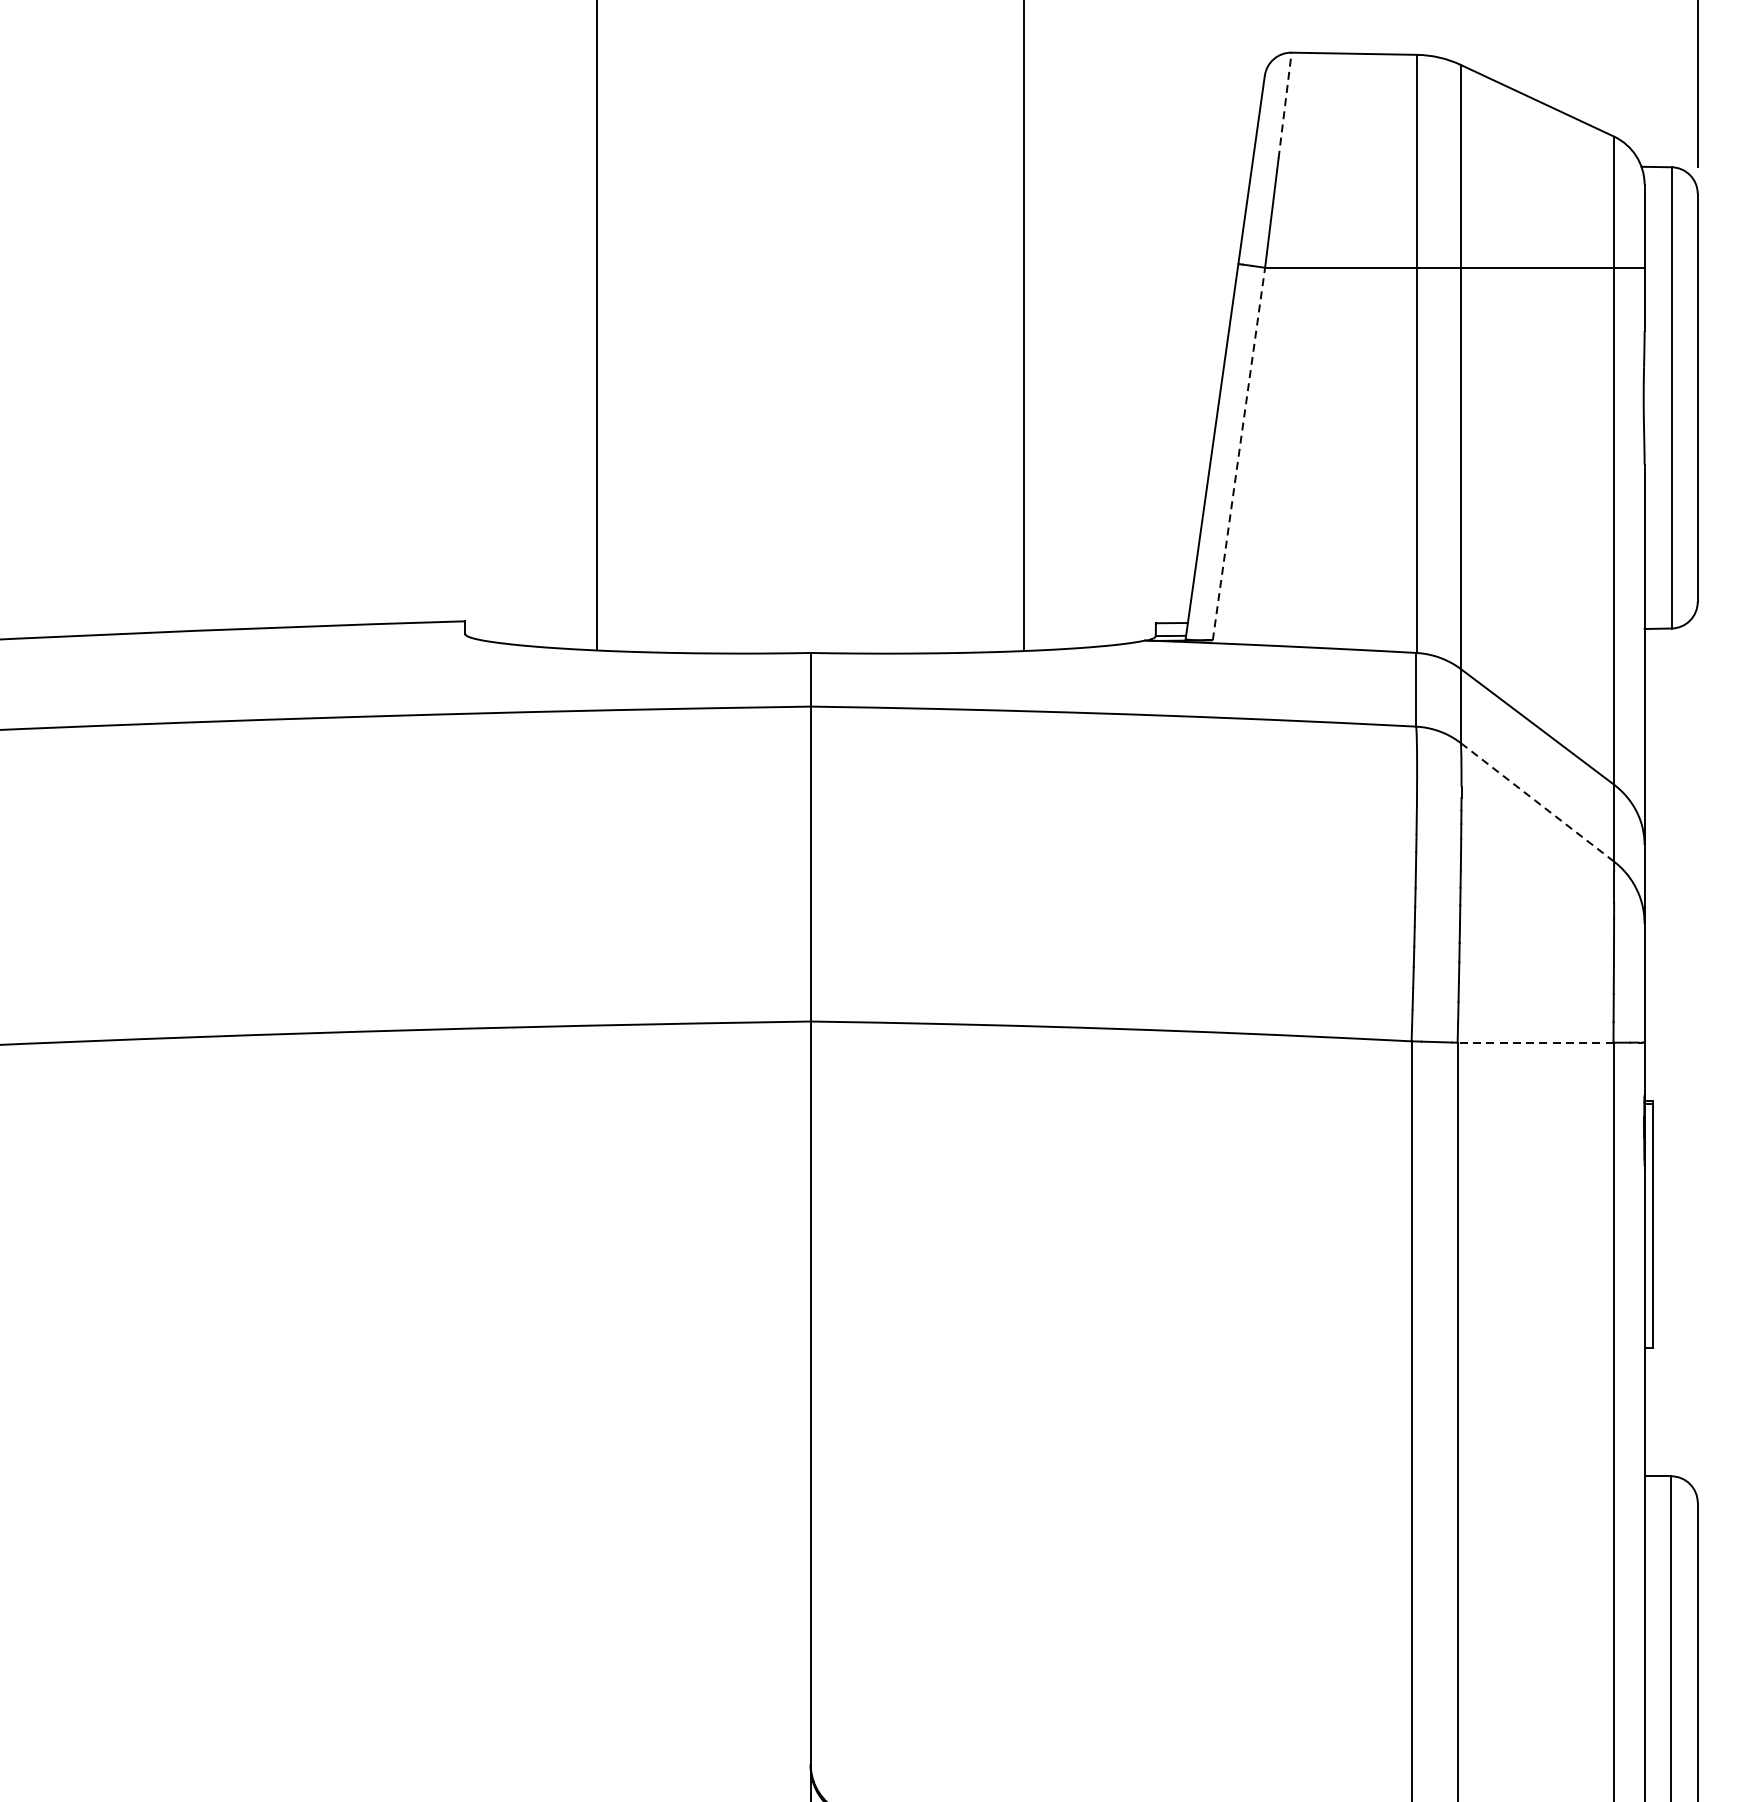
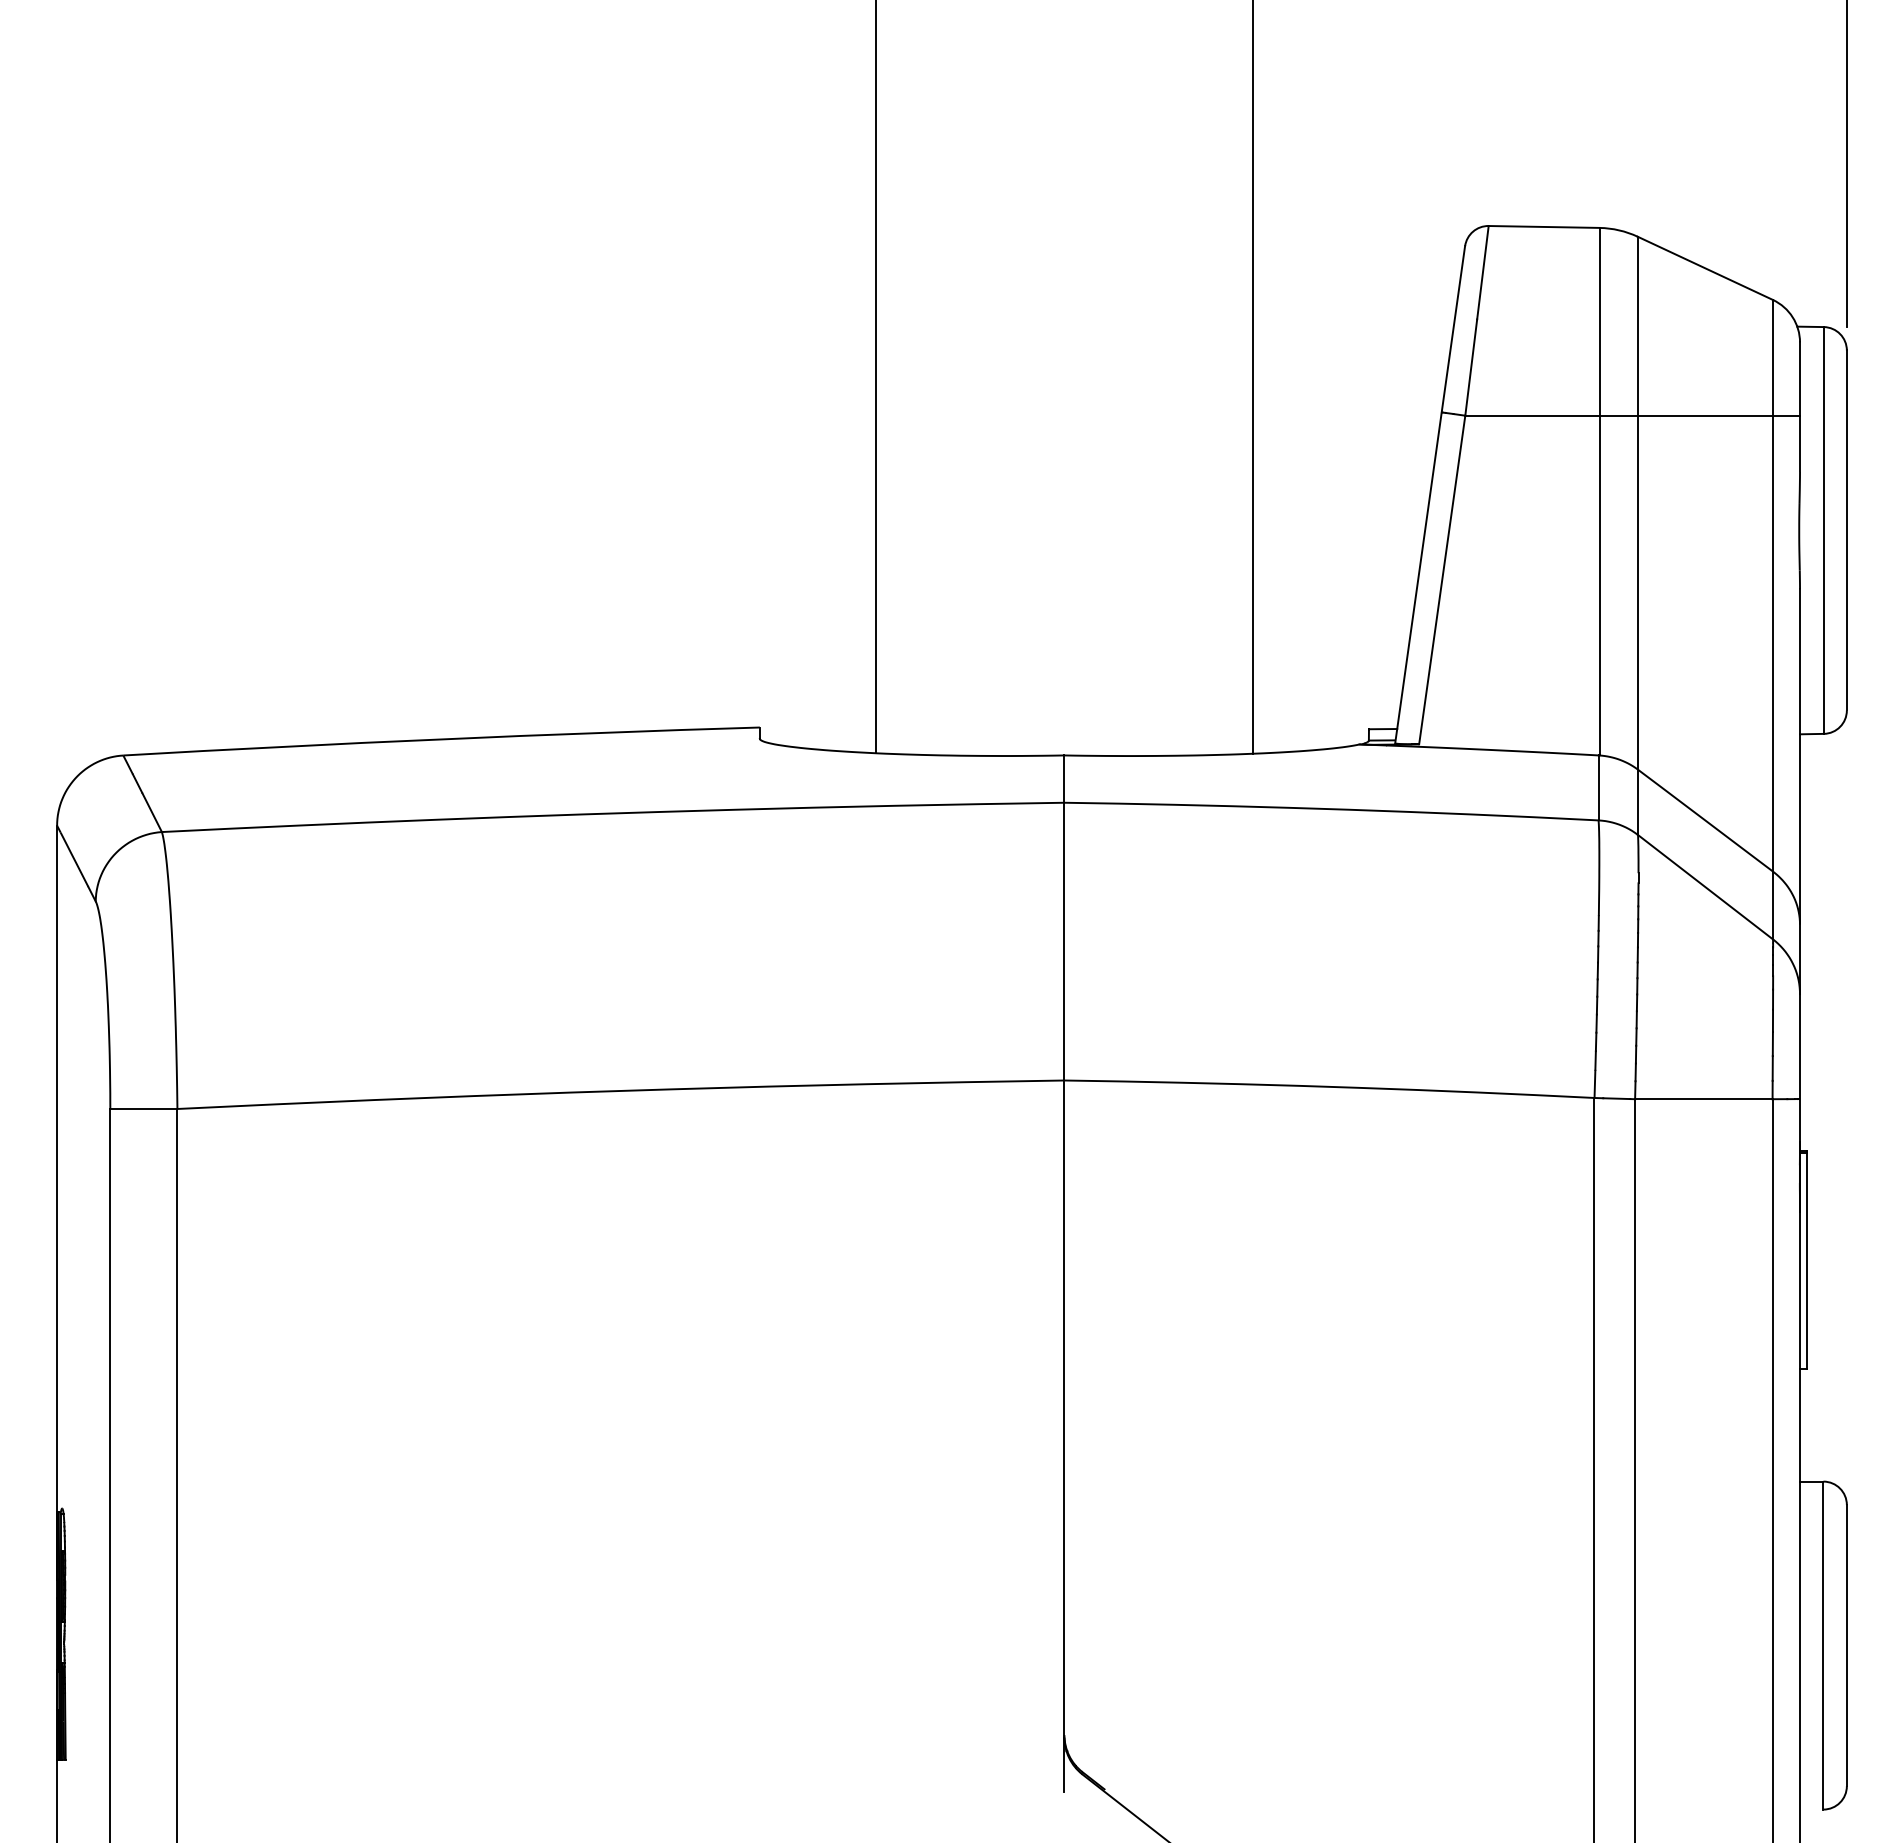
line: (1284, 105) -> (1482, 272), dashed -> solid
line: (1239, 454) -> (1442, 580), dashed -> solid
line: (1537, 801) -> (1705, 886), dashed -> solid
line: (1535, 1043) -> (1703, 1099), dashed -> solid

